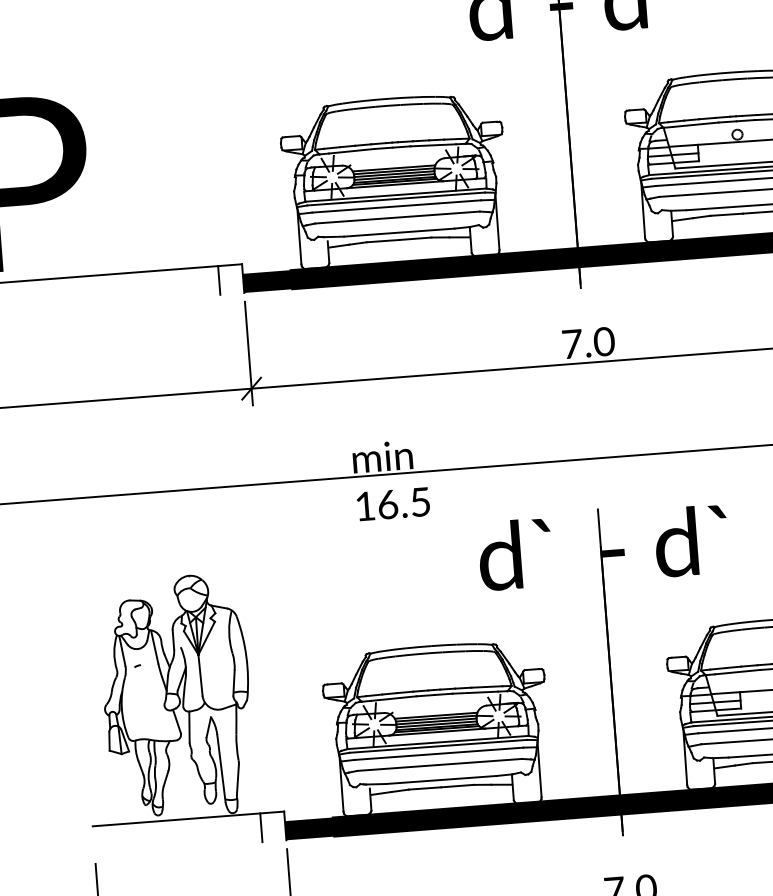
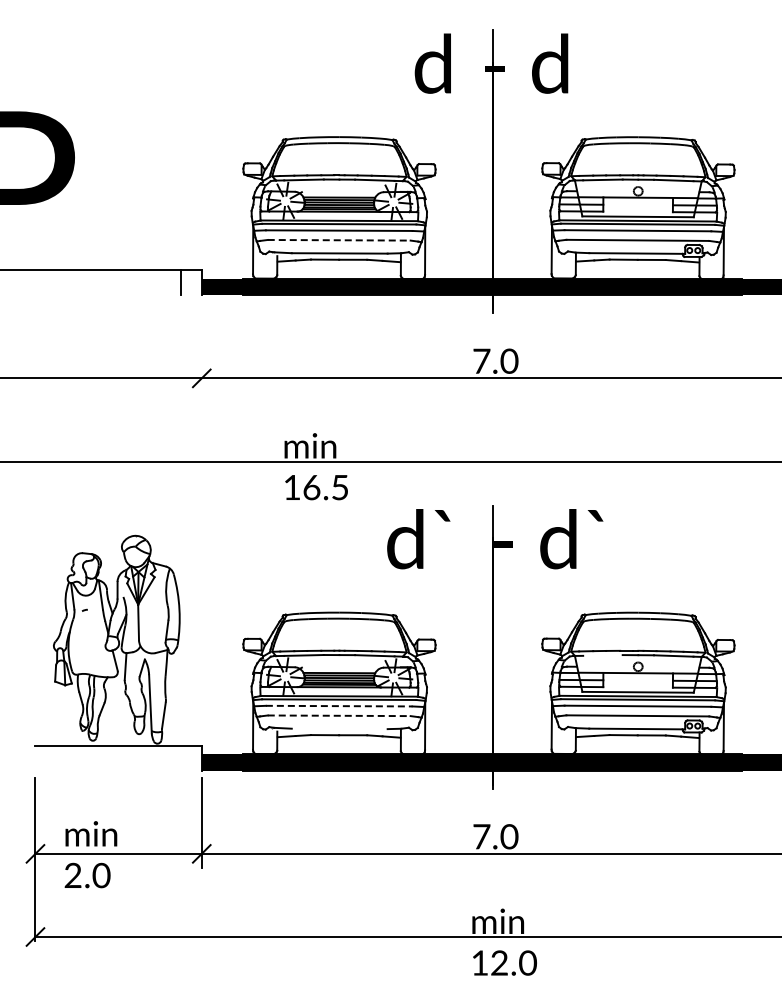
line: (397, 217) -> (339, 240), solid -> dashed
line: (248, 353) -> (201, 347), removed
line: (737, 672) -> (602, 655), removed
line: (439, 754) -> (339, 706), solid -> dashed
line: (440, 764) -> (339, 715), solid -> dashed
line: (441, 779) -> (339, 728), removed
line: (261, 826) -> (181, 757), removed

